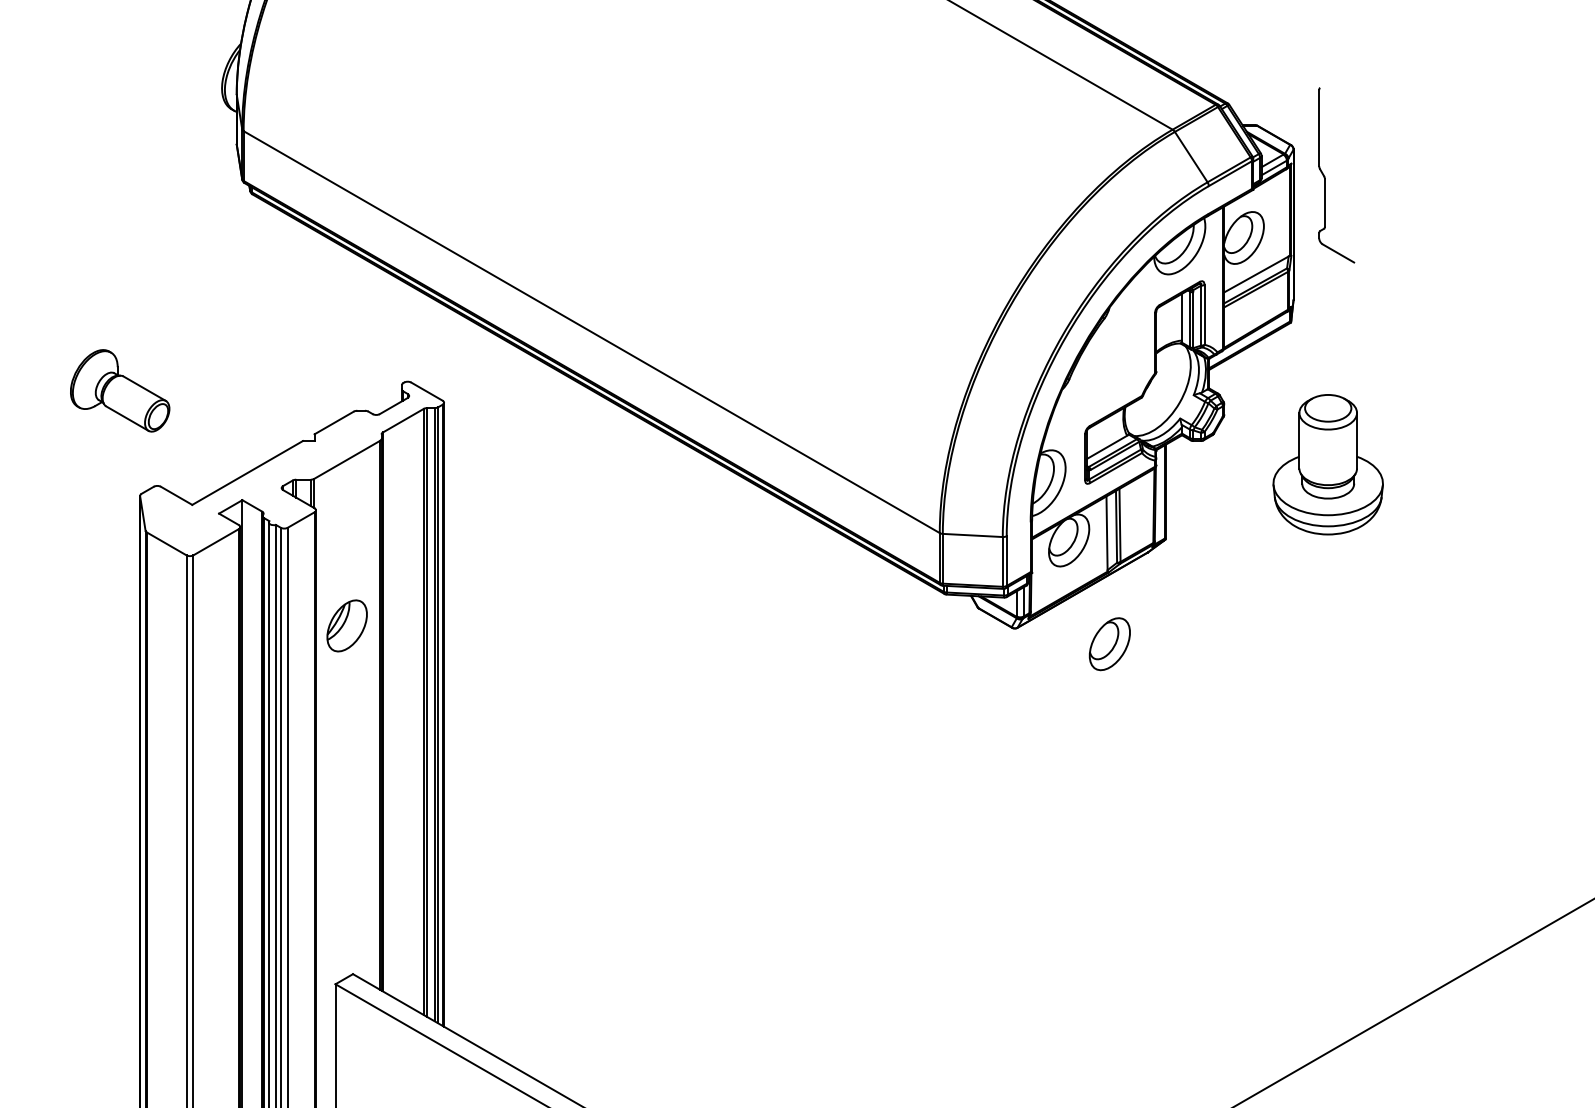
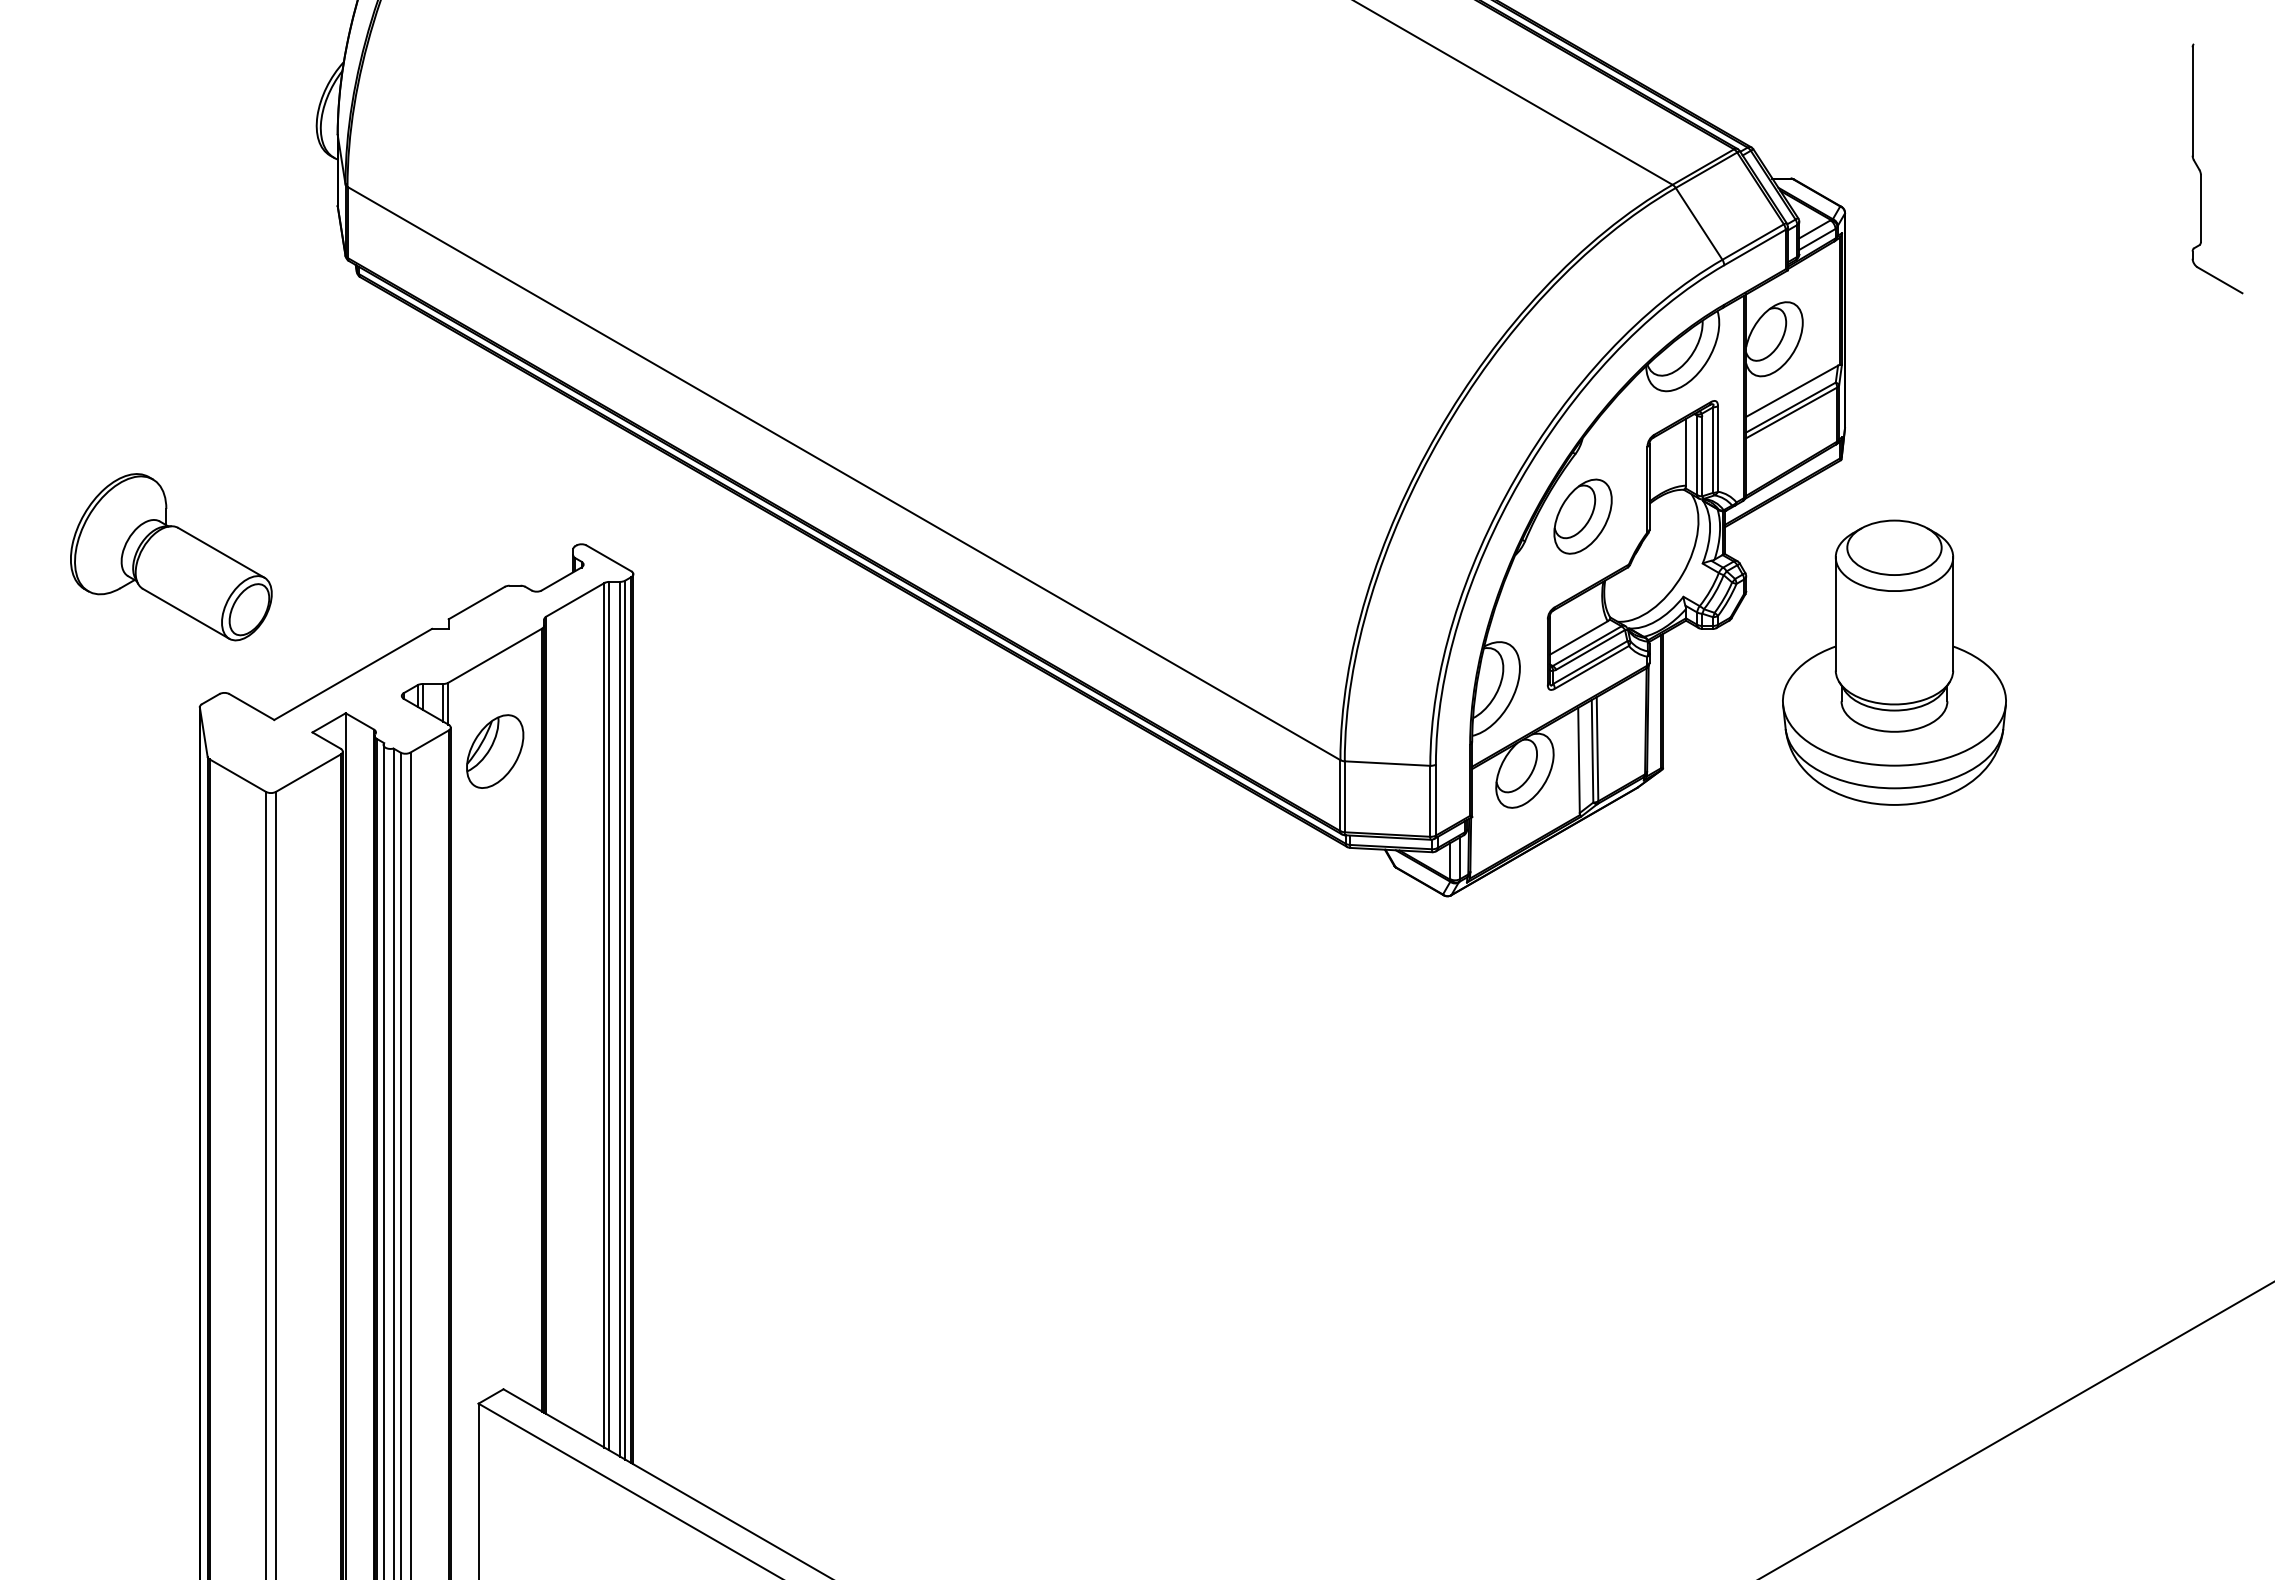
part: (1325, 177) -> (2201, 171), moved
part: (120, 390) -> (171, 557), size x1.43
part: (1328, 464) -> (1894, 662), size x1.43
part: (347, 625) -> (495, 751), moved
part: (1109, 644) -> (1582, 516), moved

